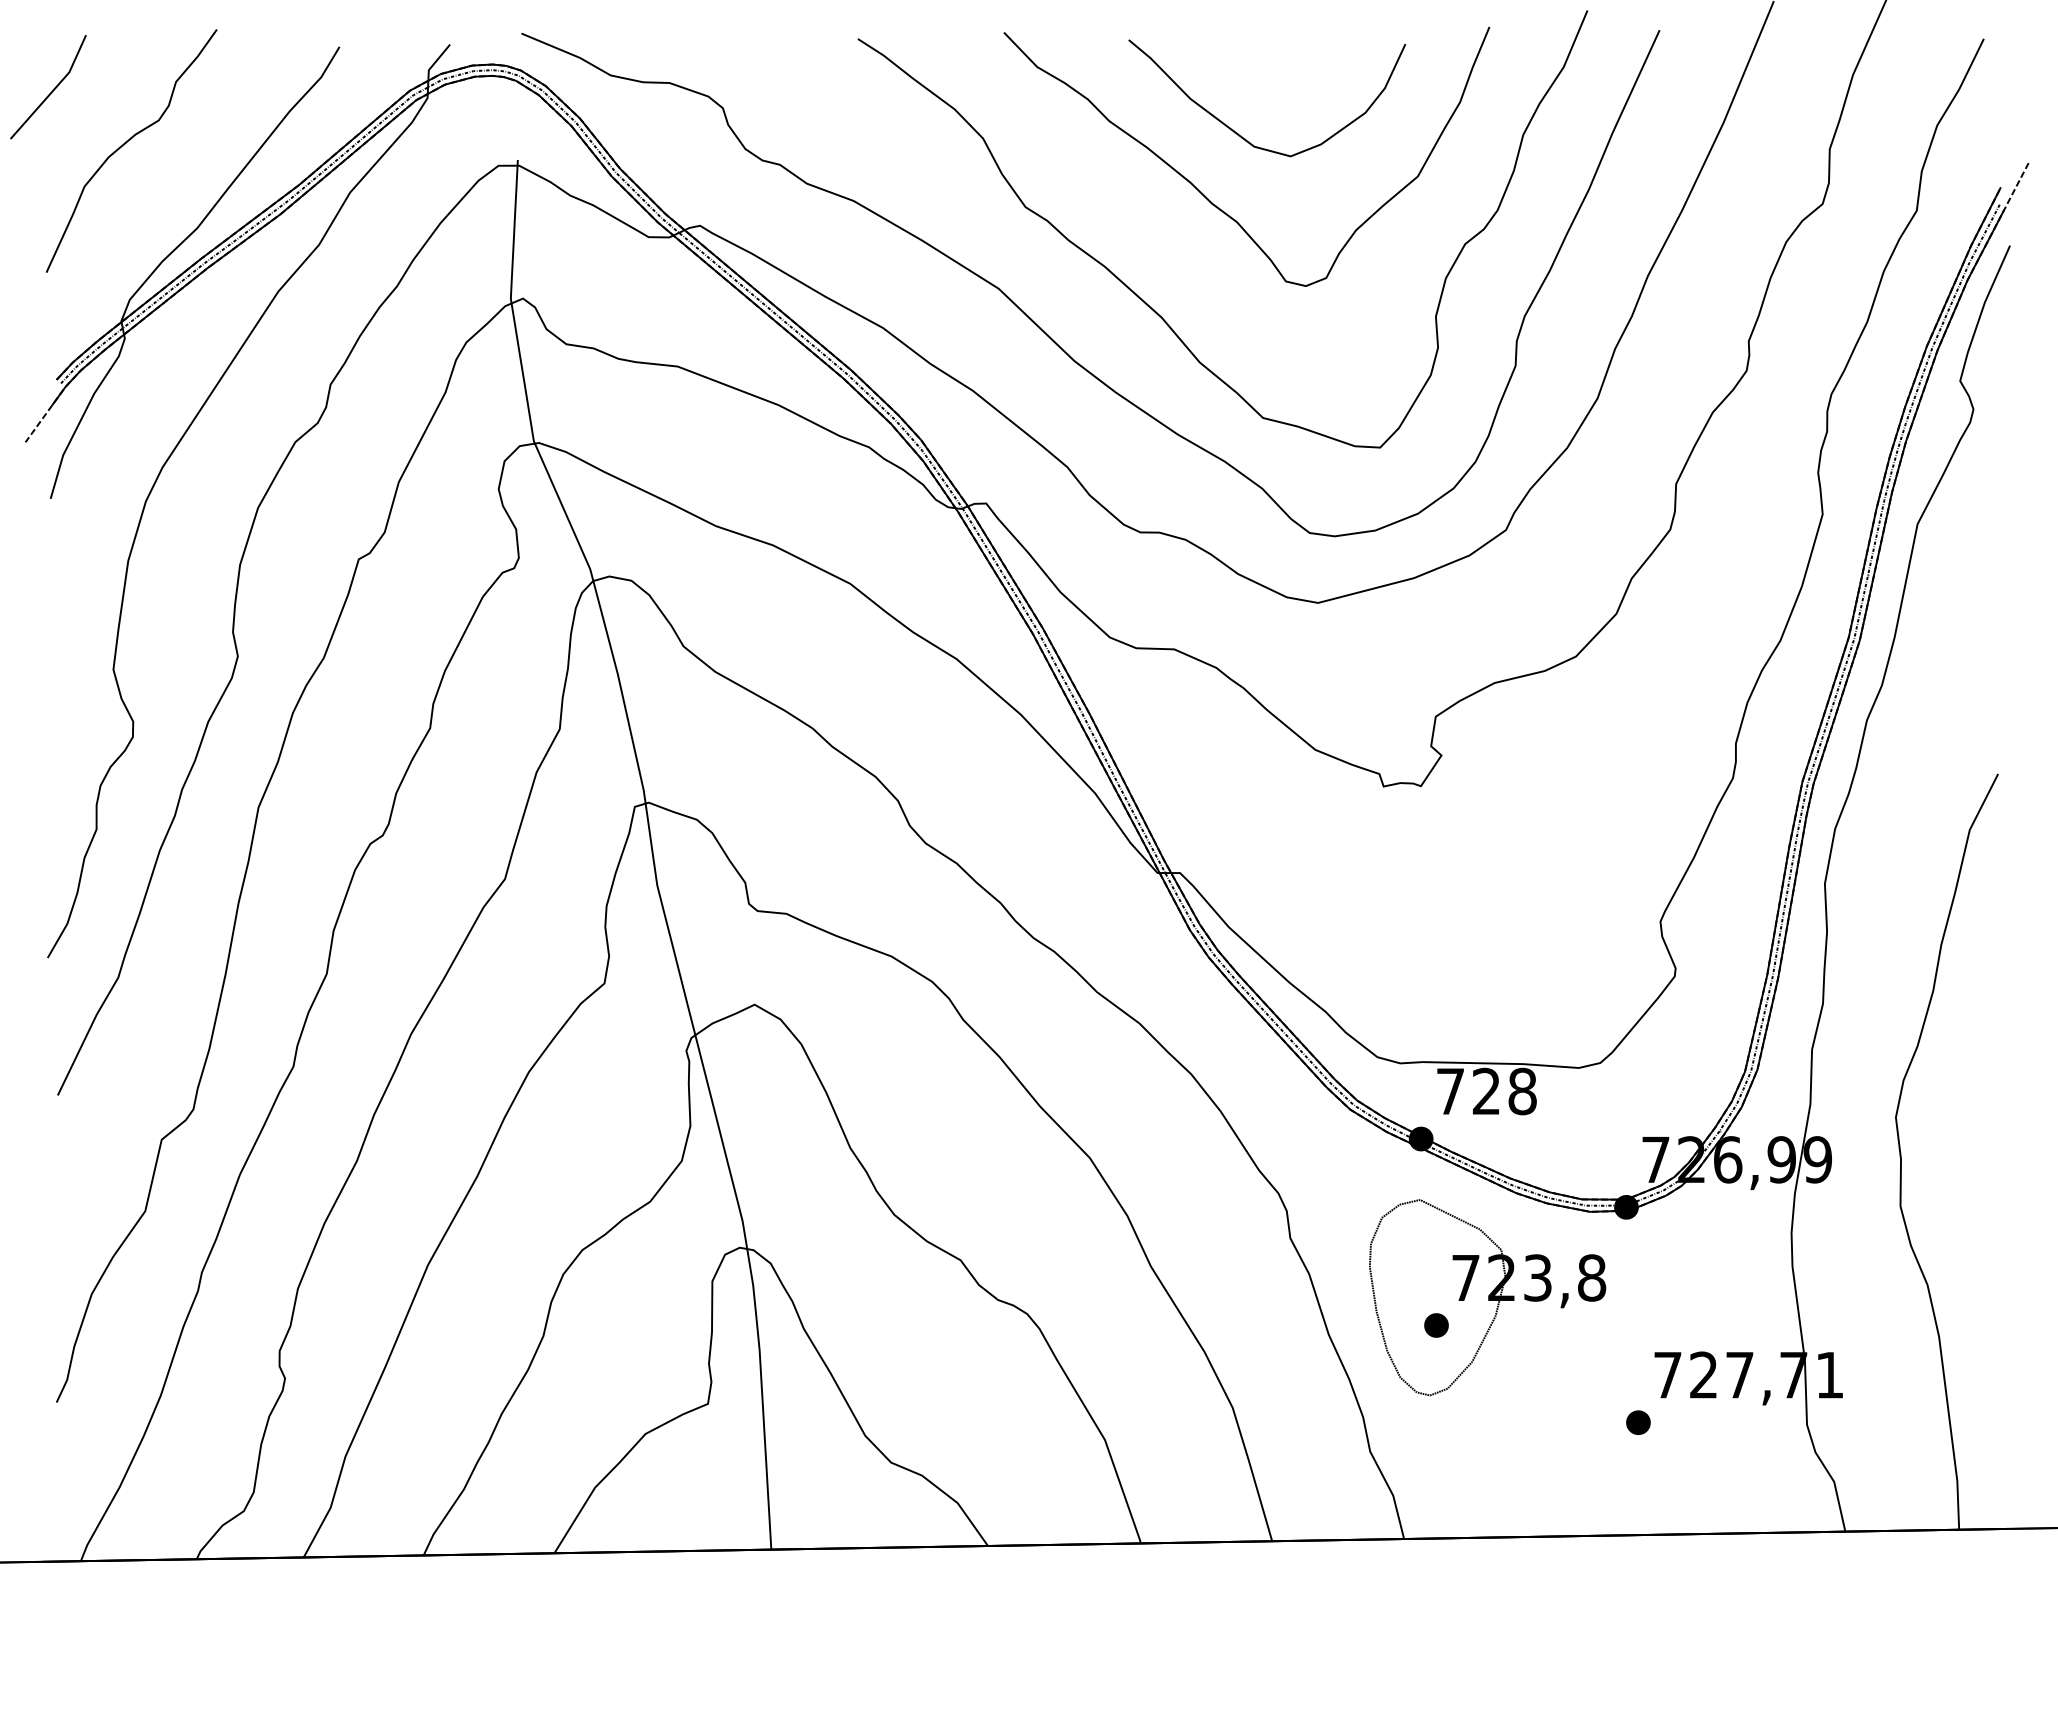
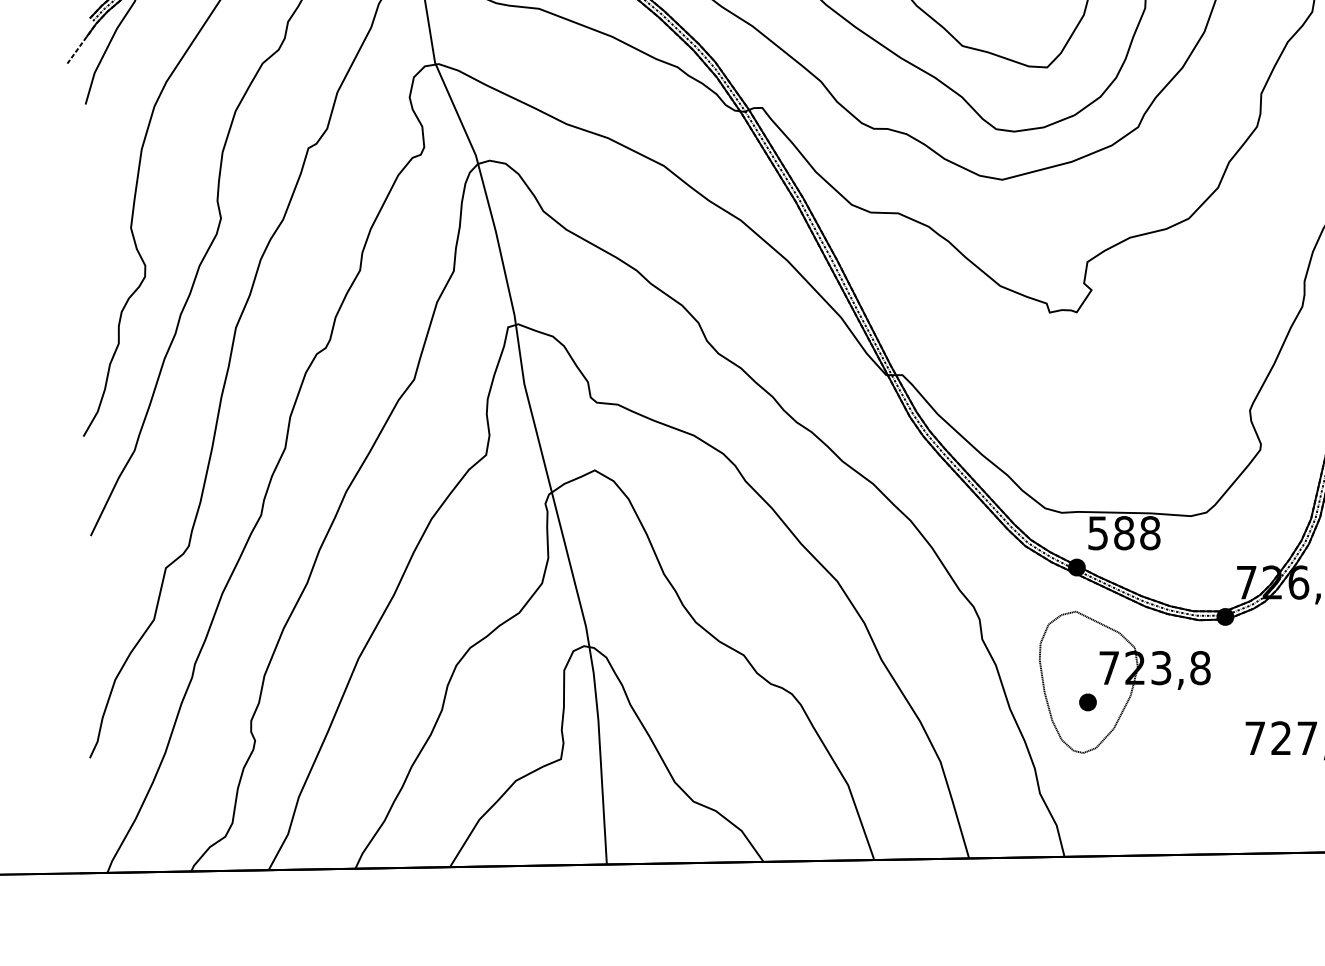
text: (1468, 1091) -> (1111, 533), 728 -> 588
part: (1638, 1422) -> (1234, 772), removed

